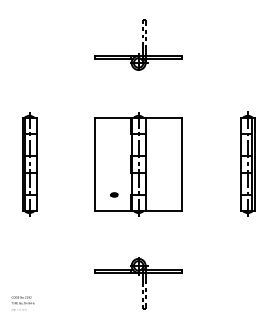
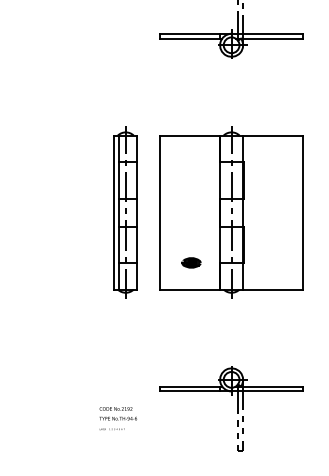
part: (29, 164) -> (125, 212), moved
part: (114, 194) -> (191, 262), size x1.6
text: (22, 303) -> (117, 418), moved

